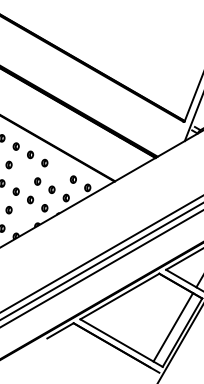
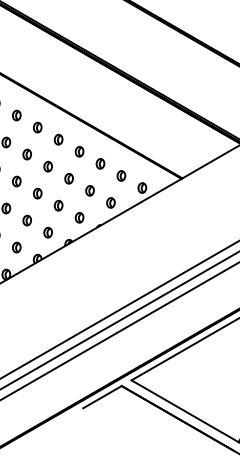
part: (58, 171) -> (99, 164), added
part: (22, 173) -> (46, 166), added
part: (22, 218) -> (46, 232), added

